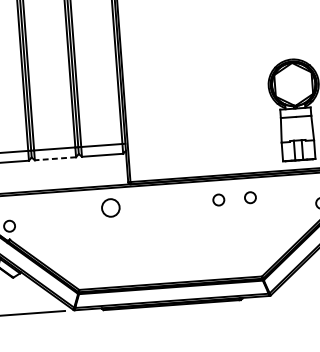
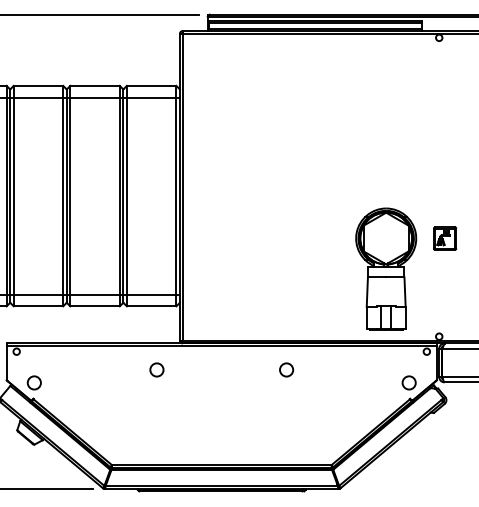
line: (55, 158) -> (95, 306), dashed -> solid
circle: (250, 197) -> (324, 369), removed
circle: (110, 207) -> (156, 369), size x0.62

